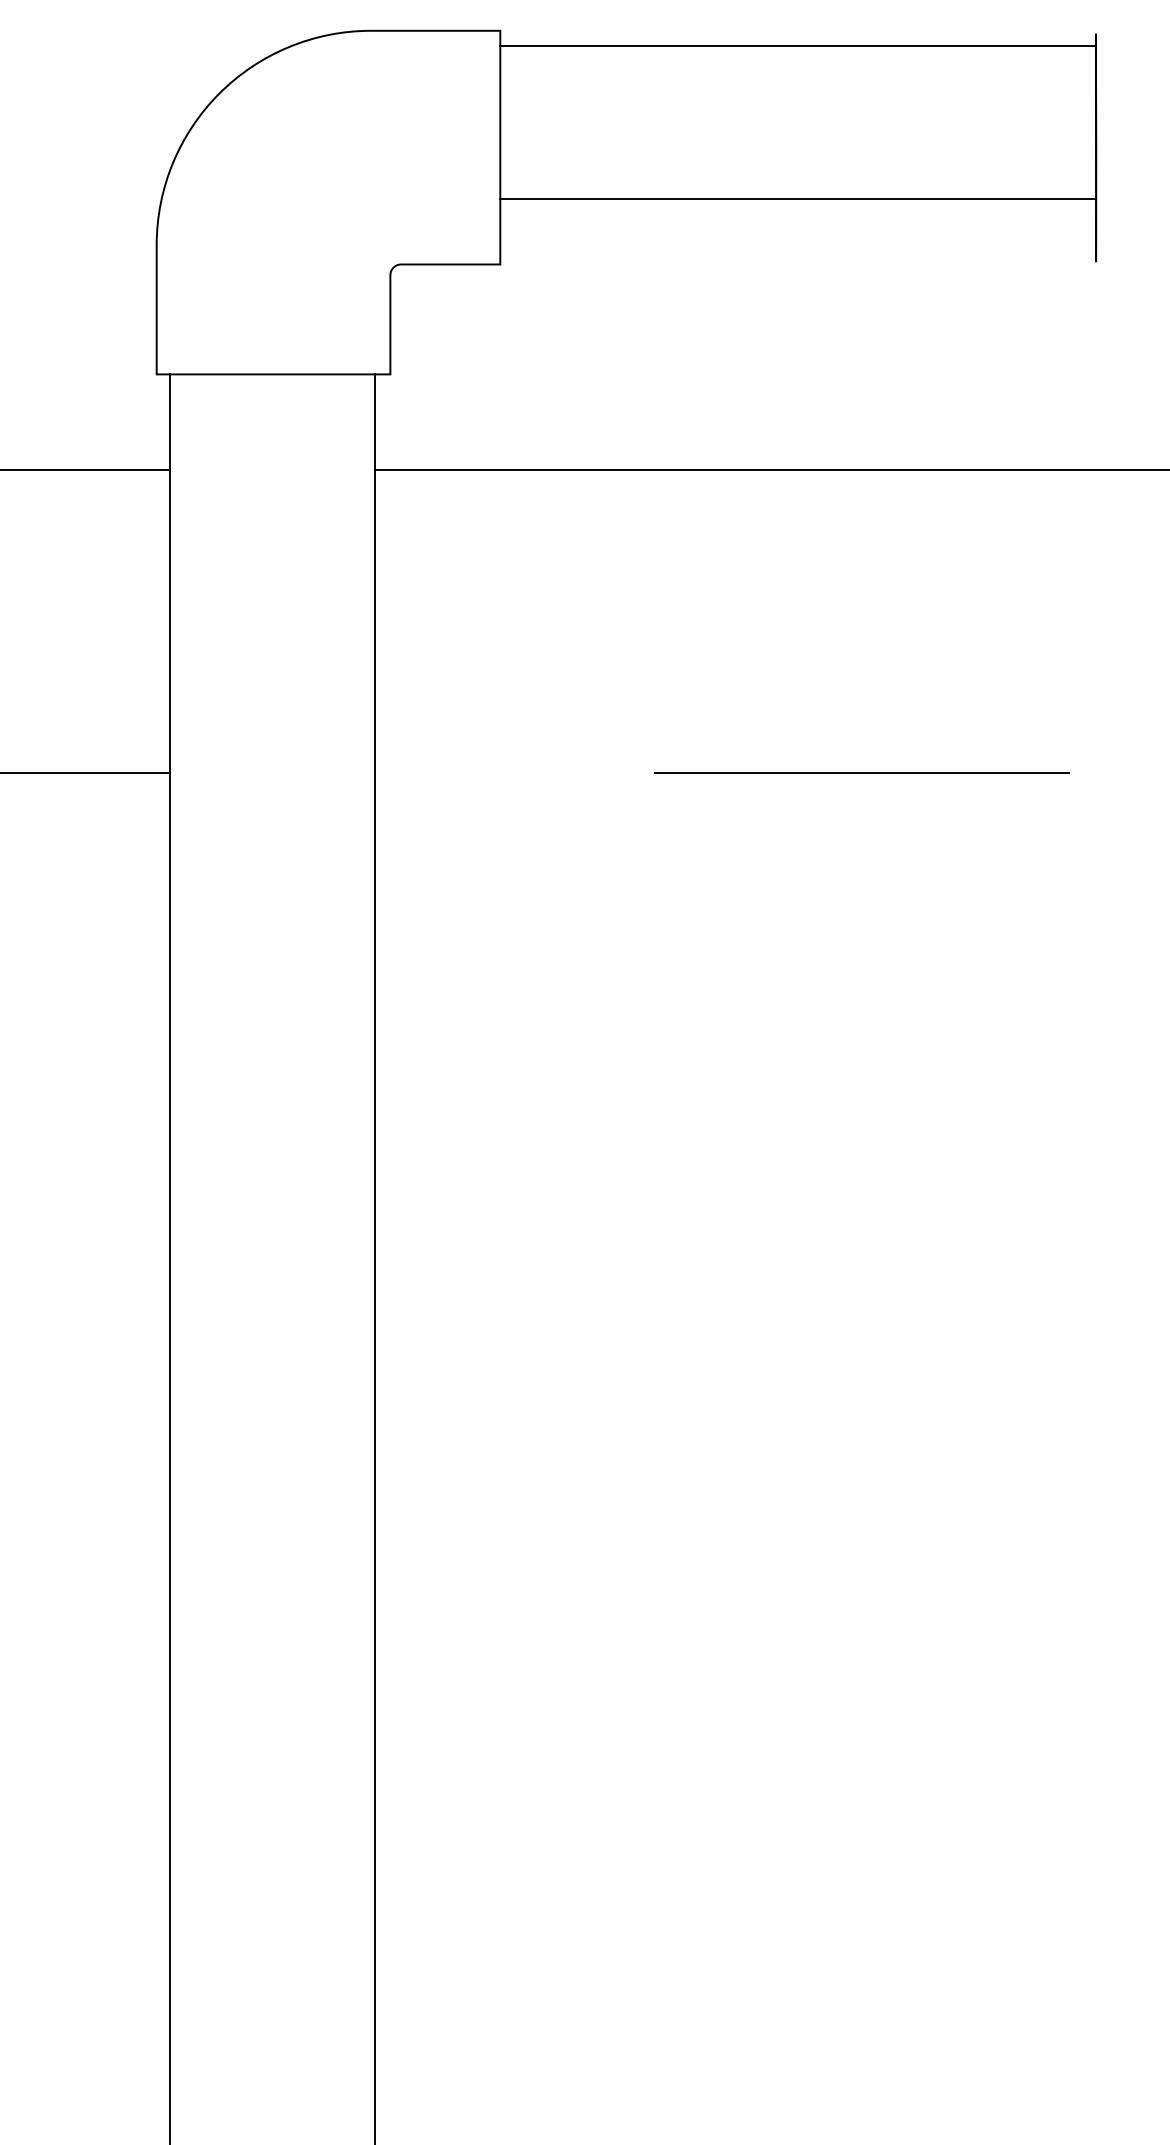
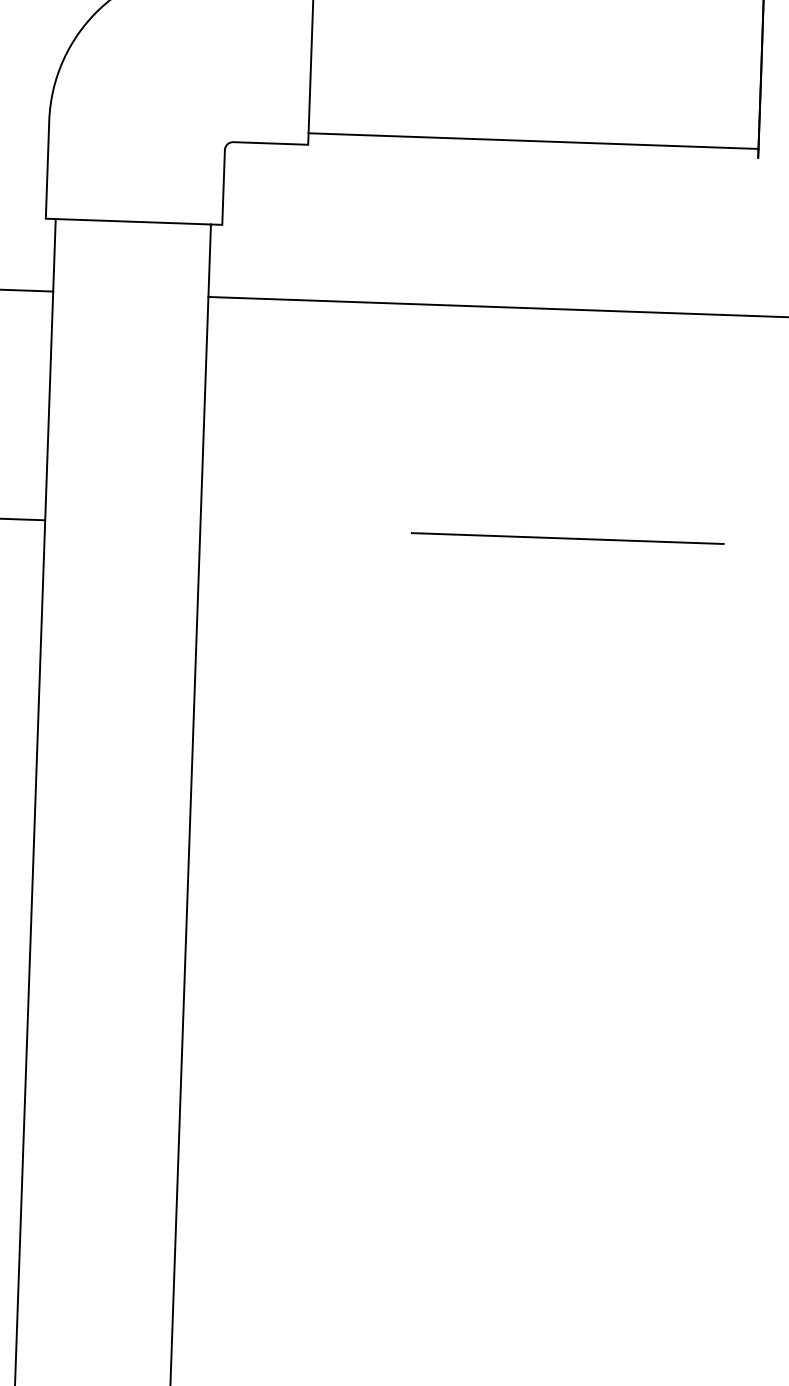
line: (798, 199) -> (533, 141), moved

